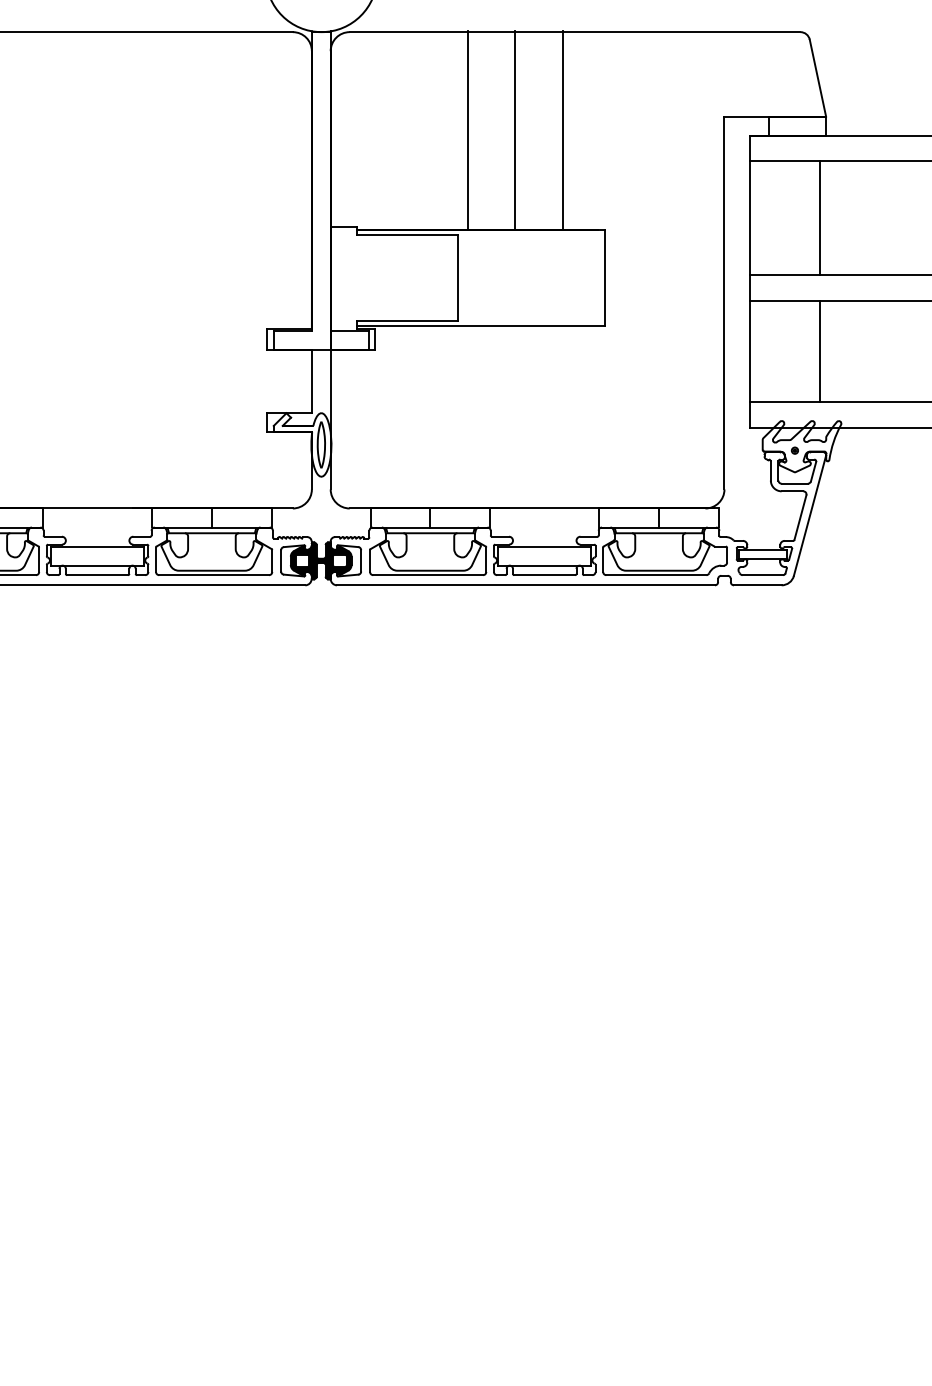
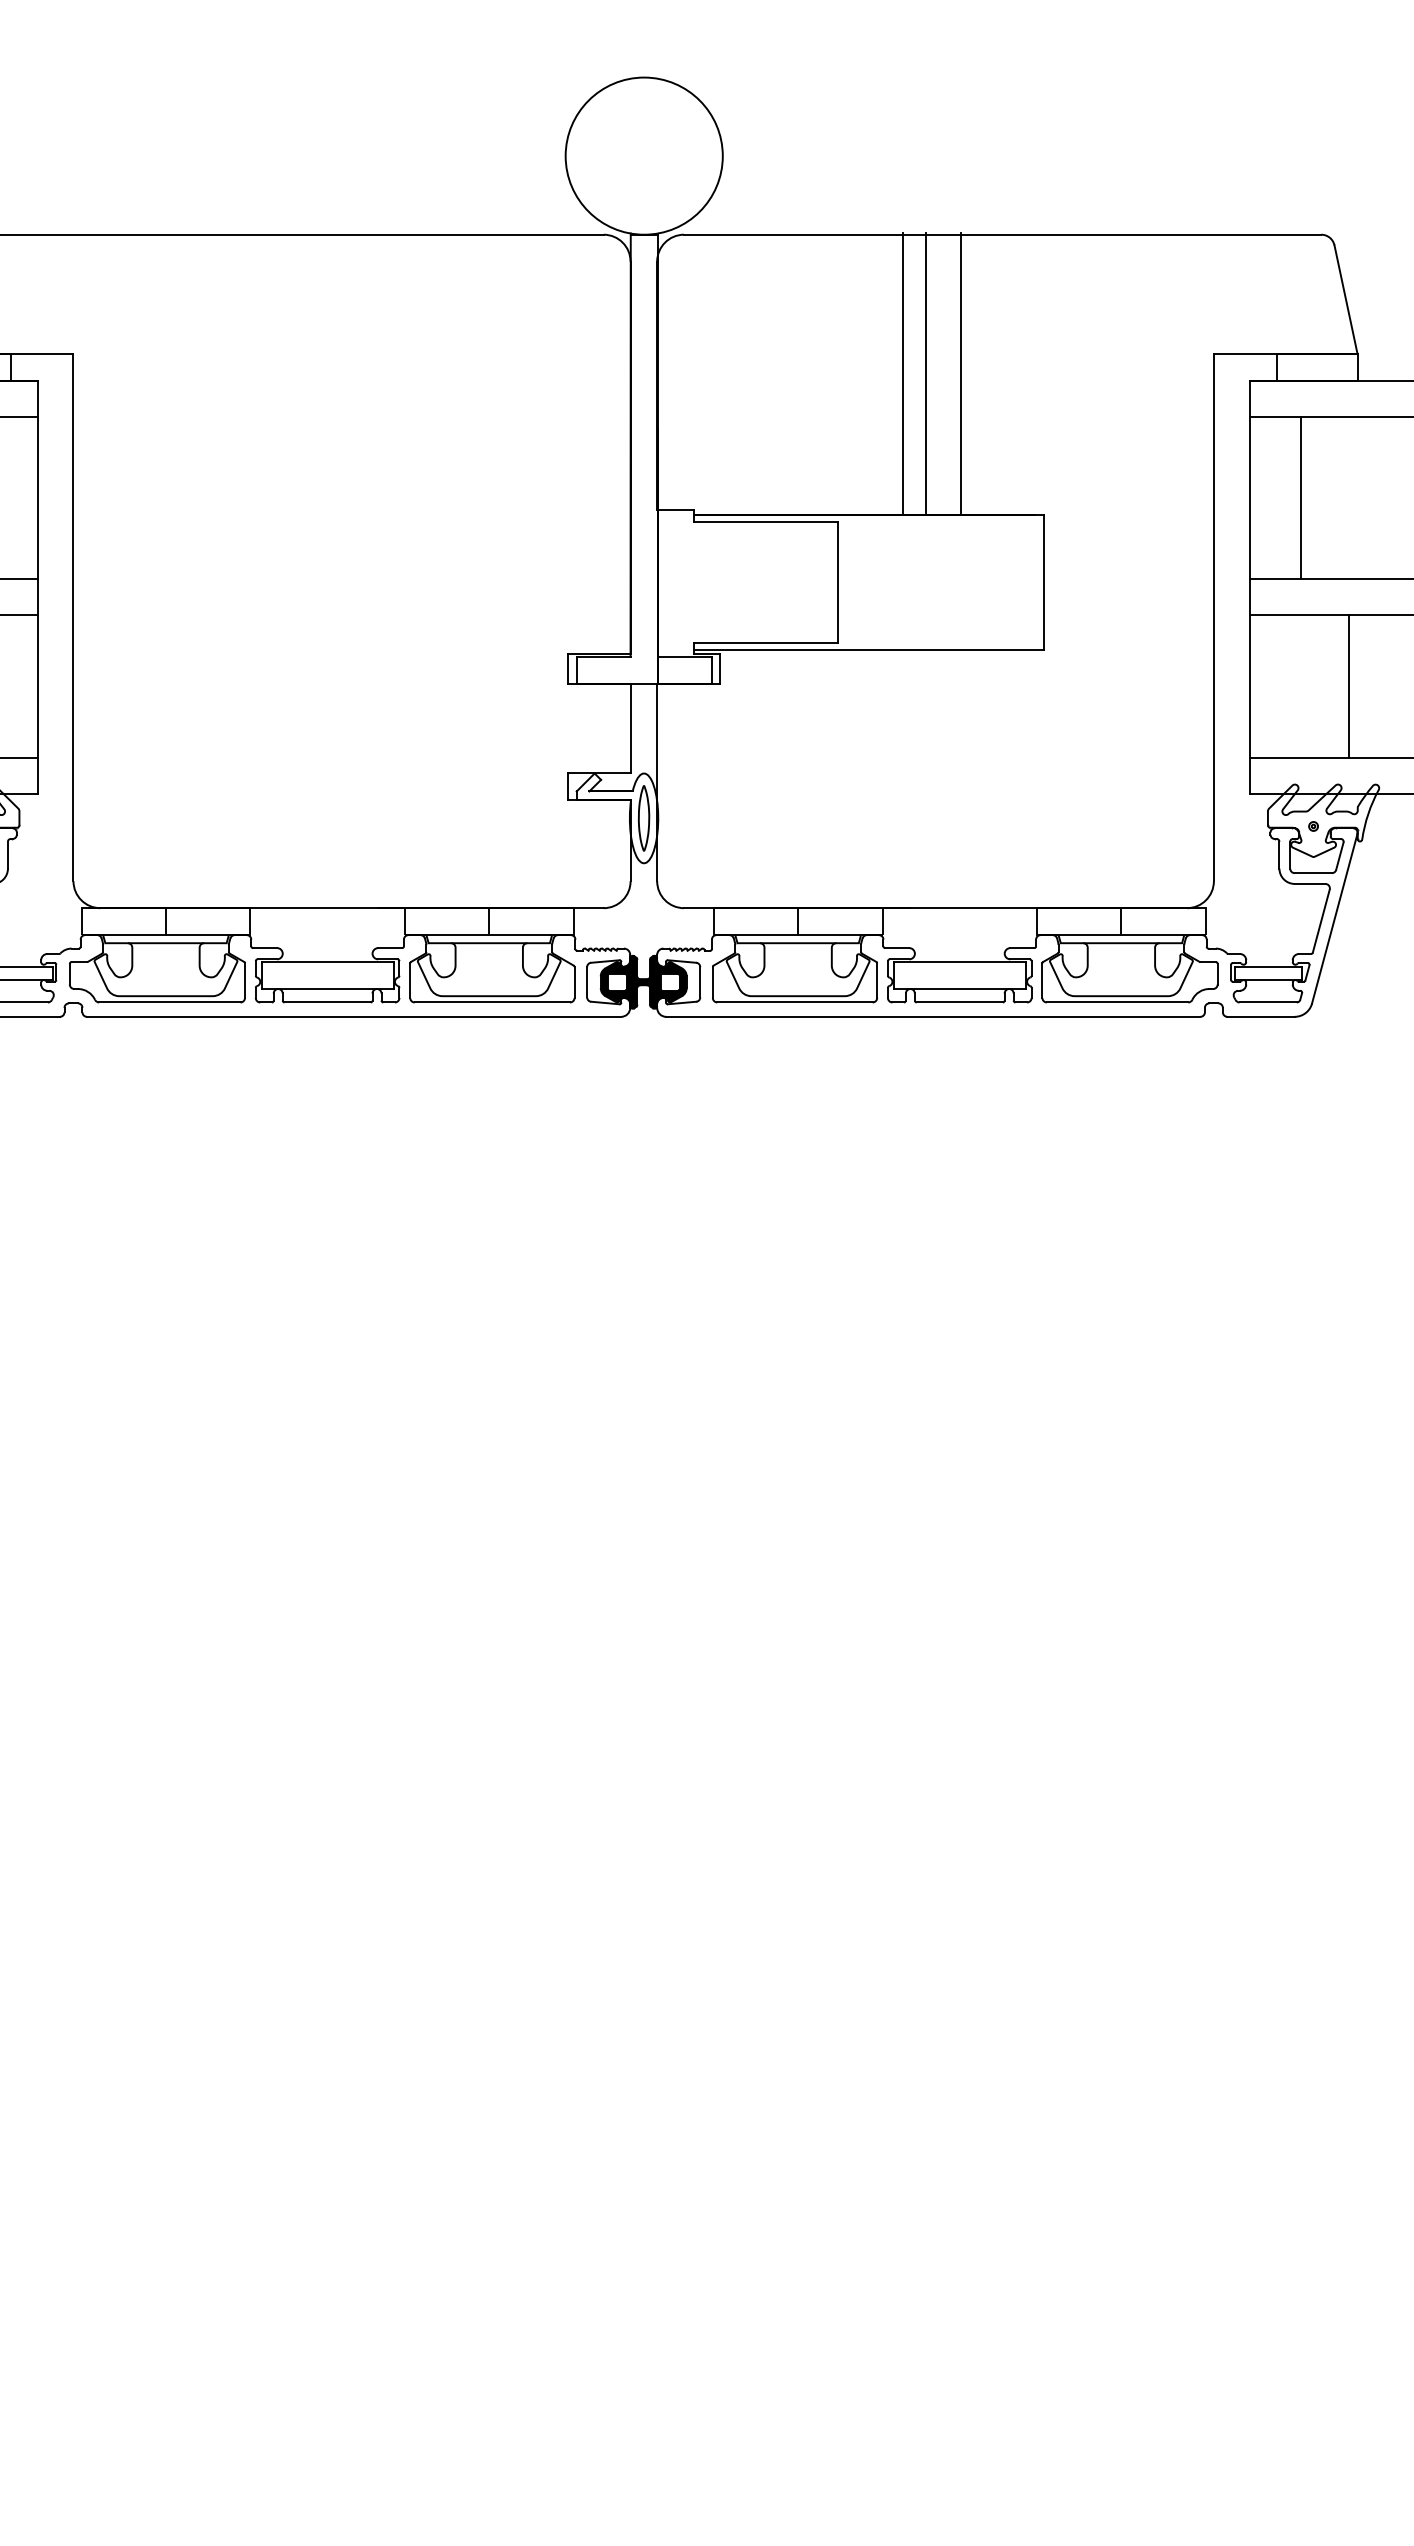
line: (467, 129) -> (902, 372), moved
line: (515, 129) -> (961, 372), moved
line: (562, 129) -> (926, 372), moved
line: (819, 218) -> (1300, 497), moved

